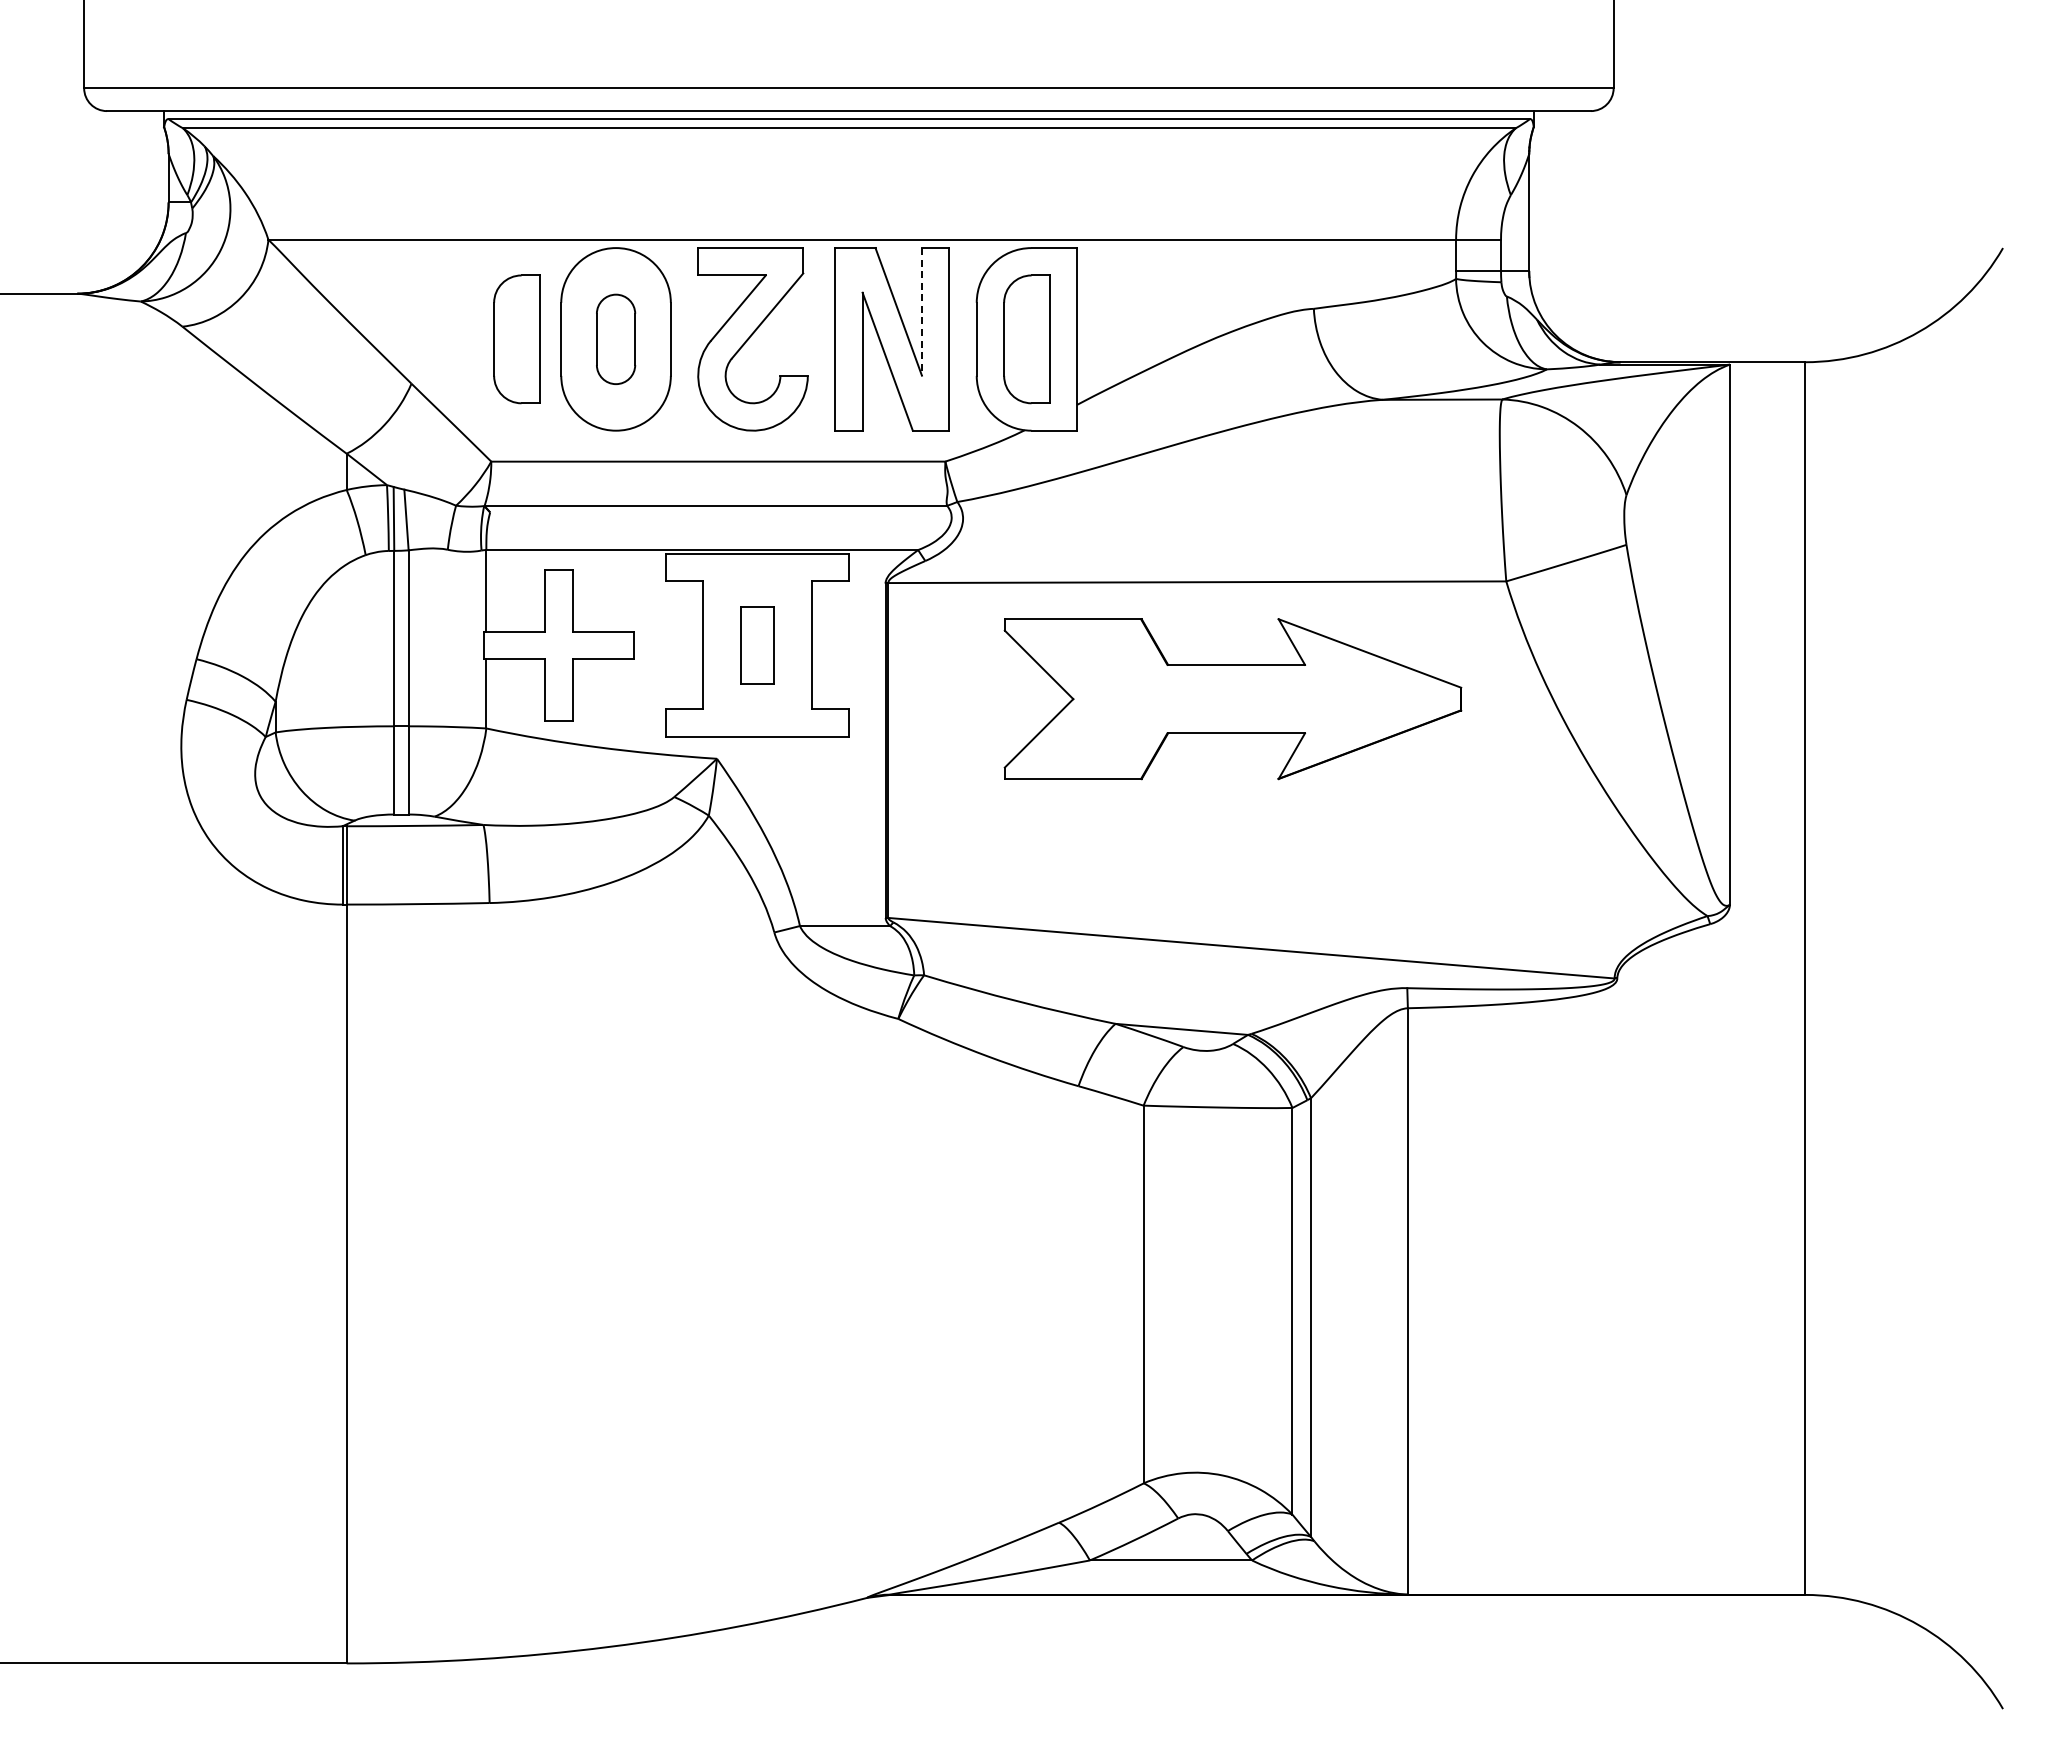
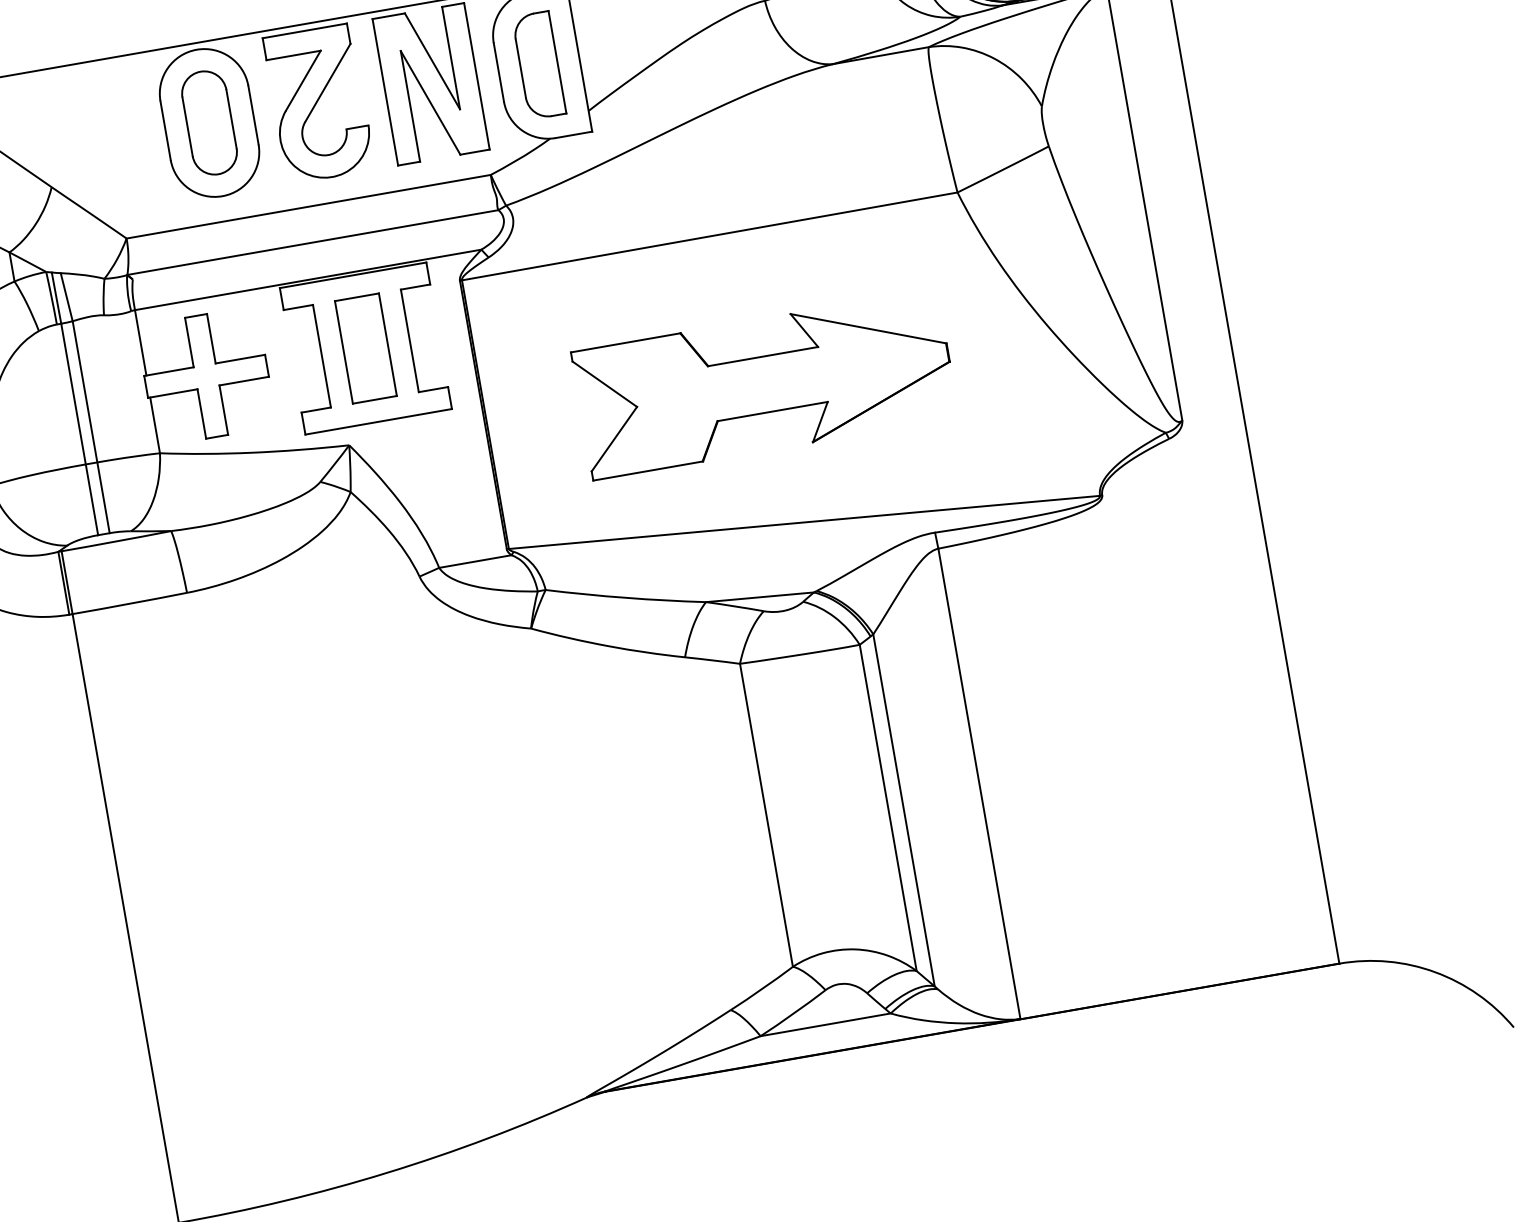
line: (921, 311) -> (450, 57), dashed -> solid
part: (516, 339) -> (129, 137), removed
part: (615, 339) -> (209, 123), size x1.43
part: (757, 644) -> (365, 347), size x1.67
part: (1232, 699) -> (764, 384), moved

